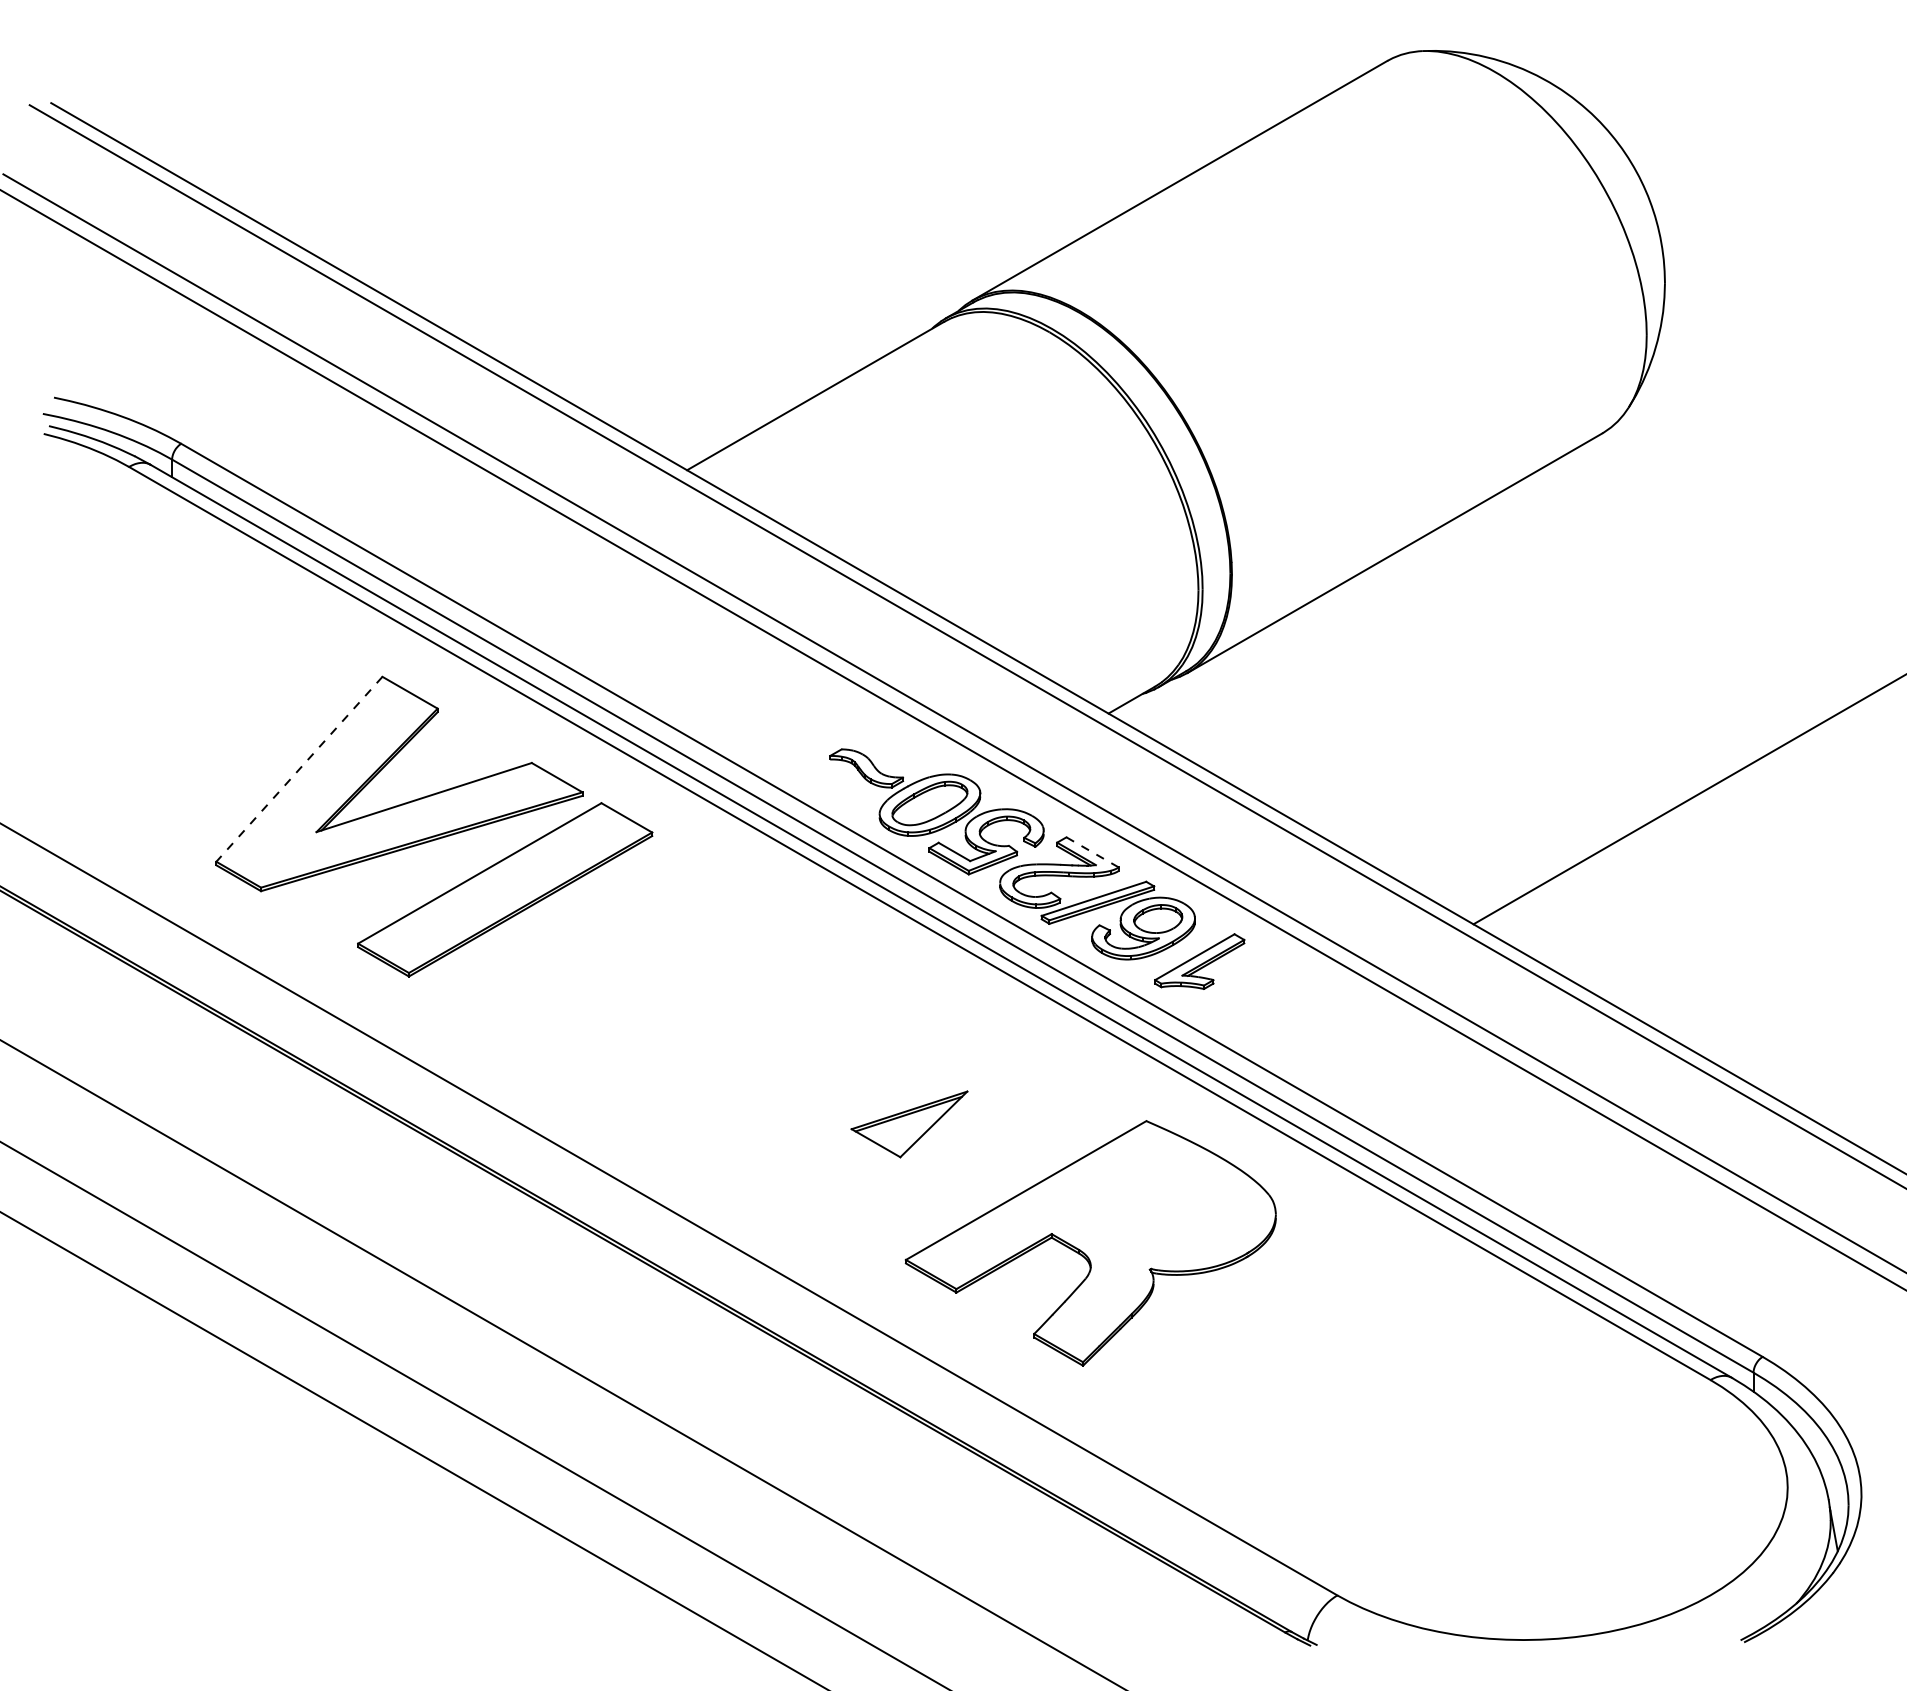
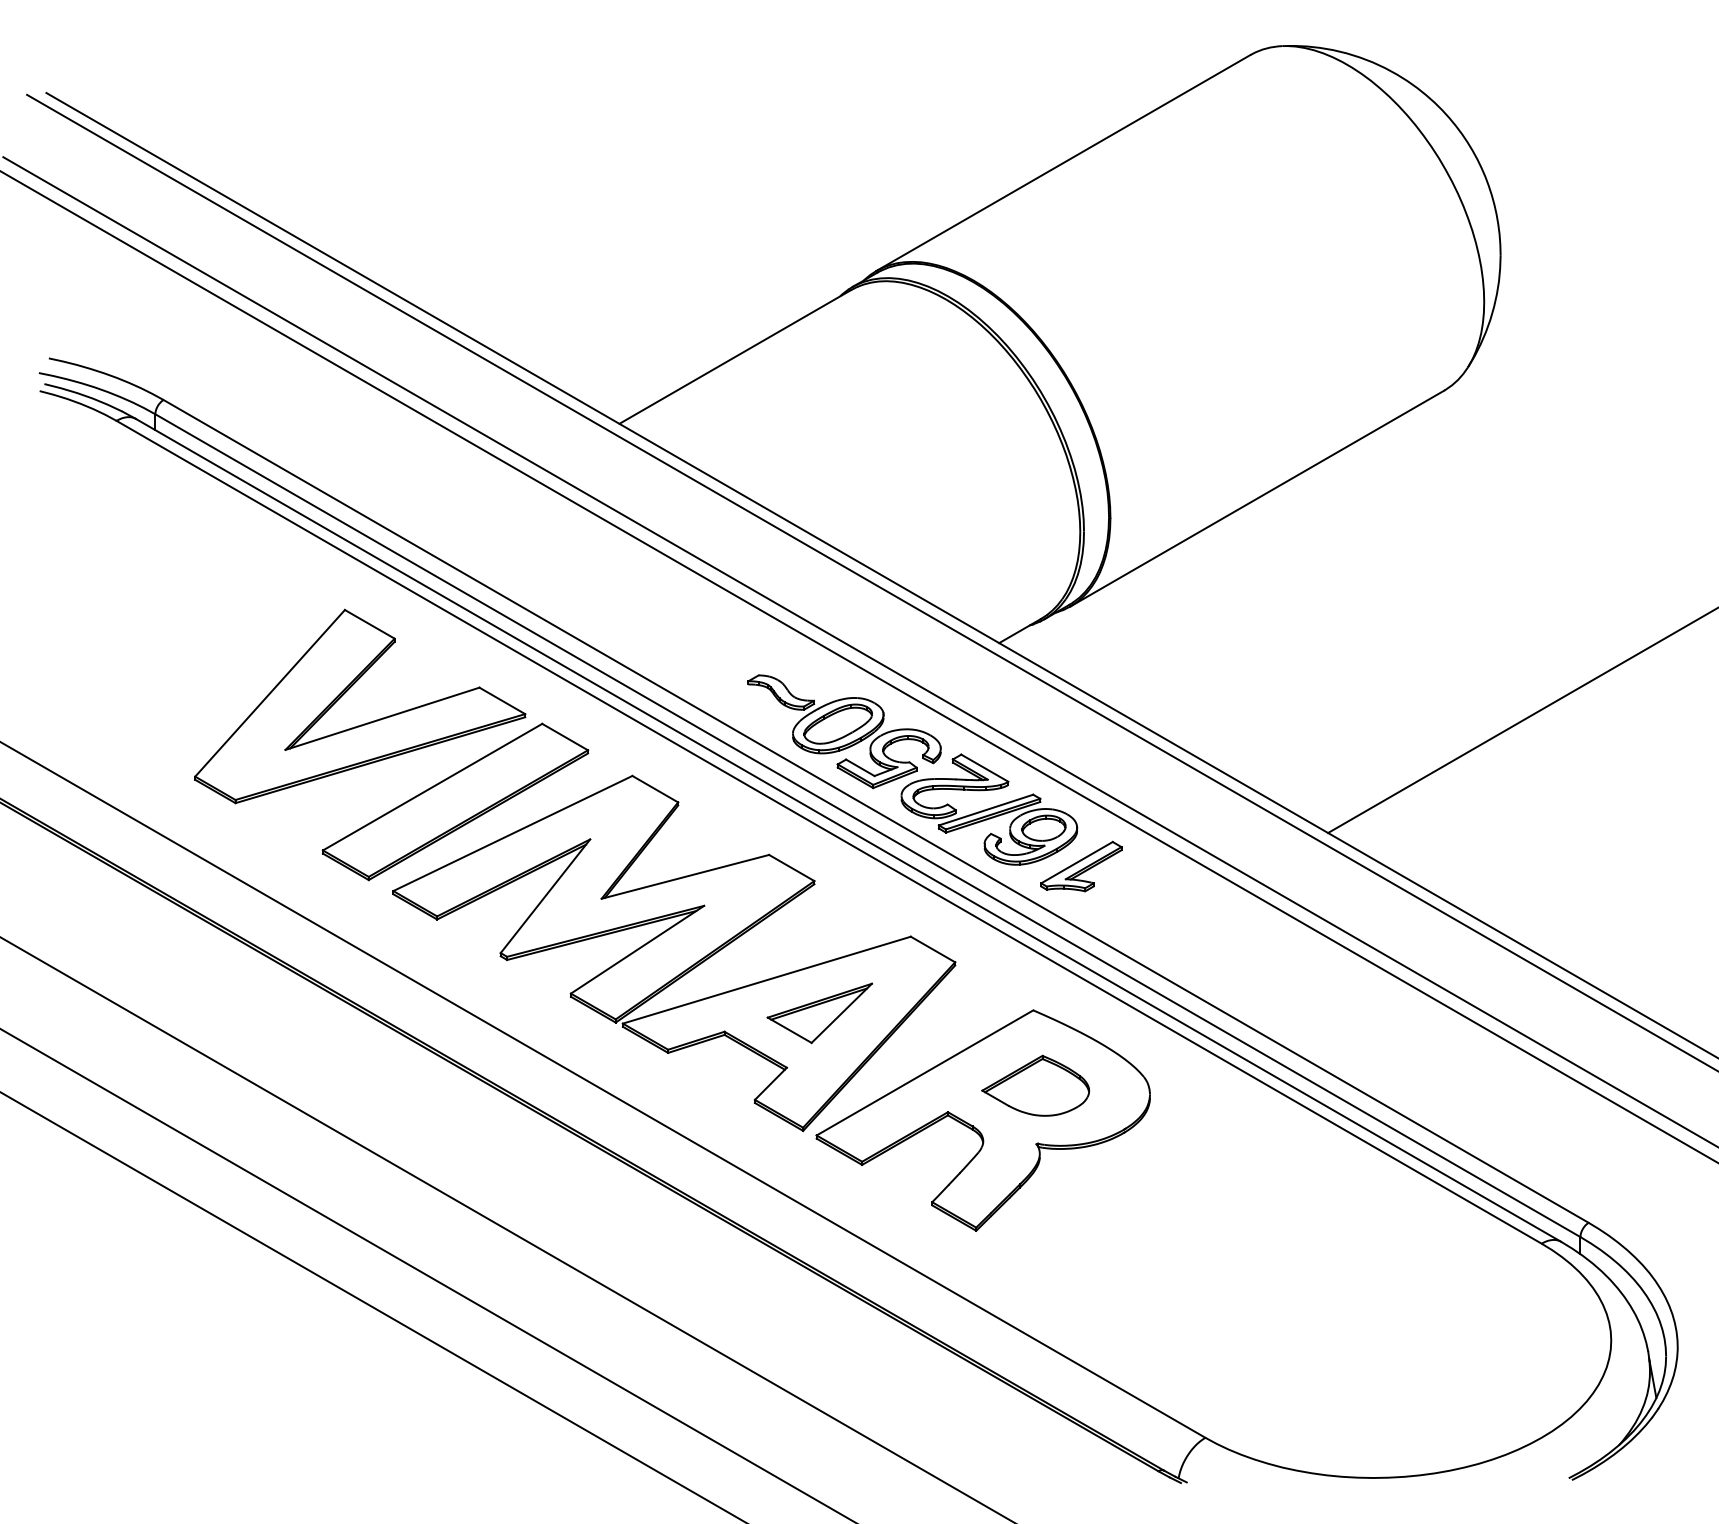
line: (298, 769) -> (269, 693), dashed -> solid
line: (1092, 851) -> (984, 767), dashed -> solid
part: (748, 1056) -> (674, 952), added
part: (1148, 1204) -> (1035, 1085), added

